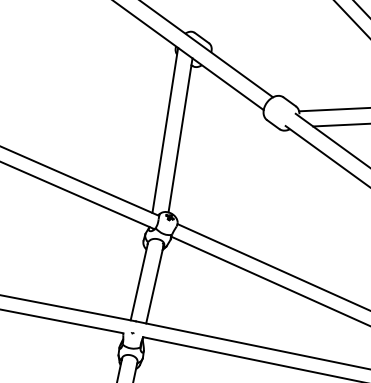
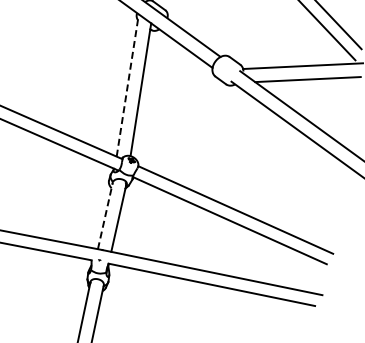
line: (164, 130) -> (127, 85), solid -> dashed
line: (139, 282) -> (105, 216), solid -> dashed

